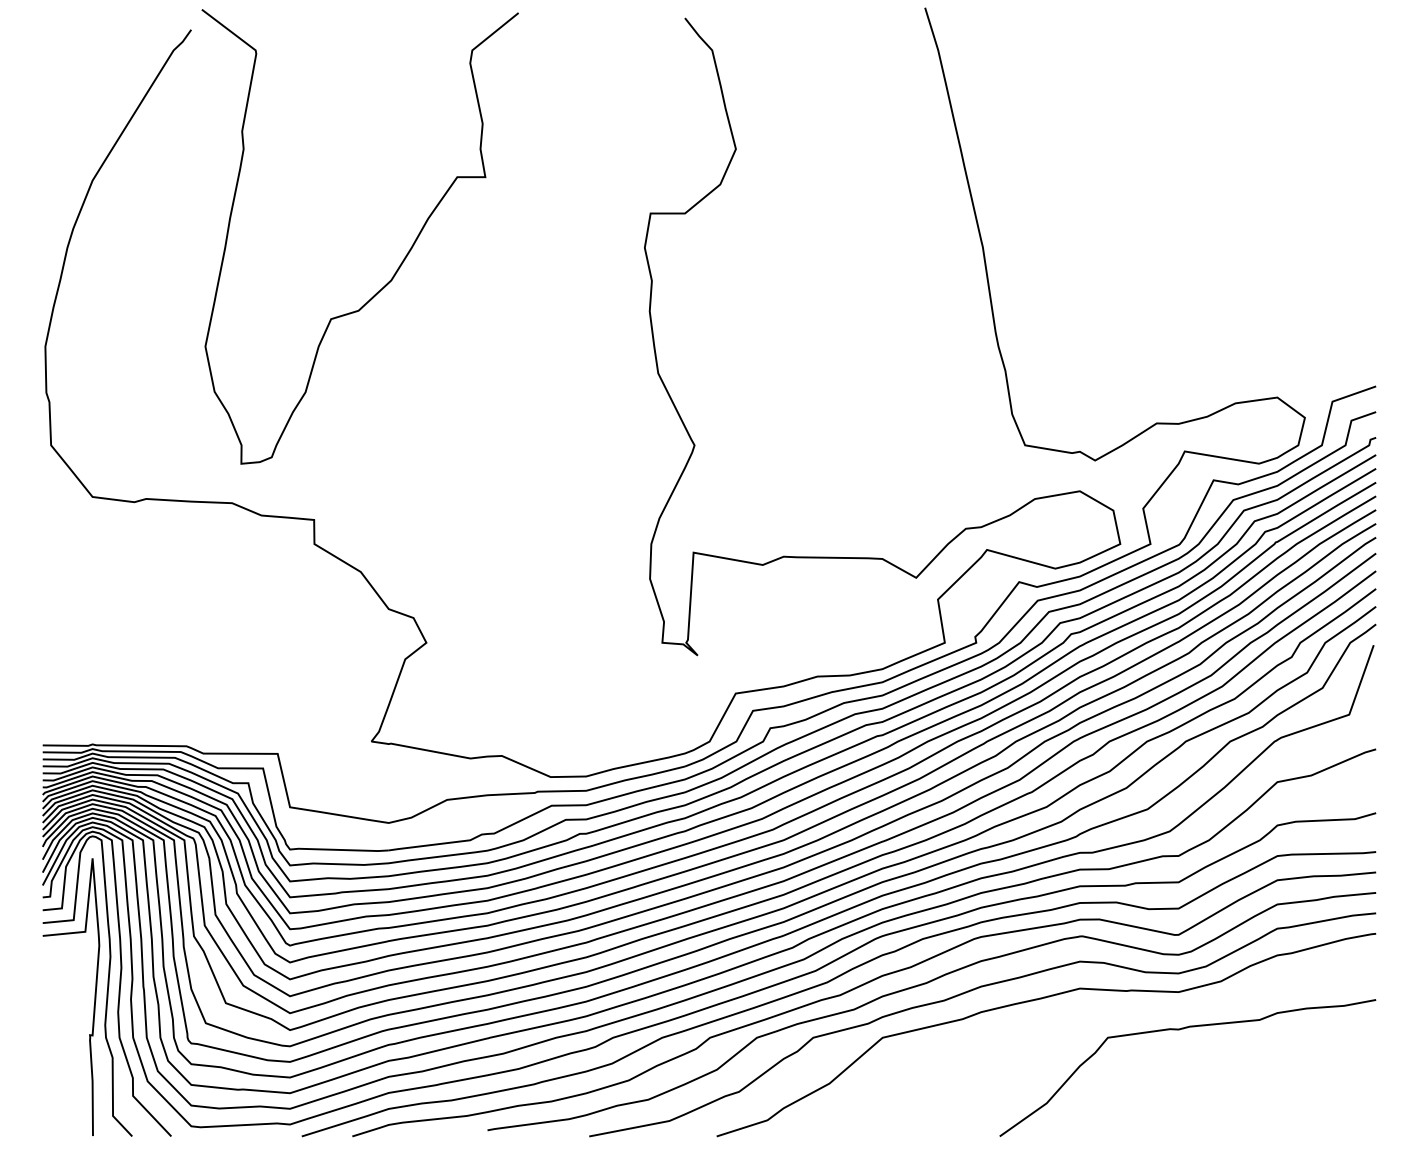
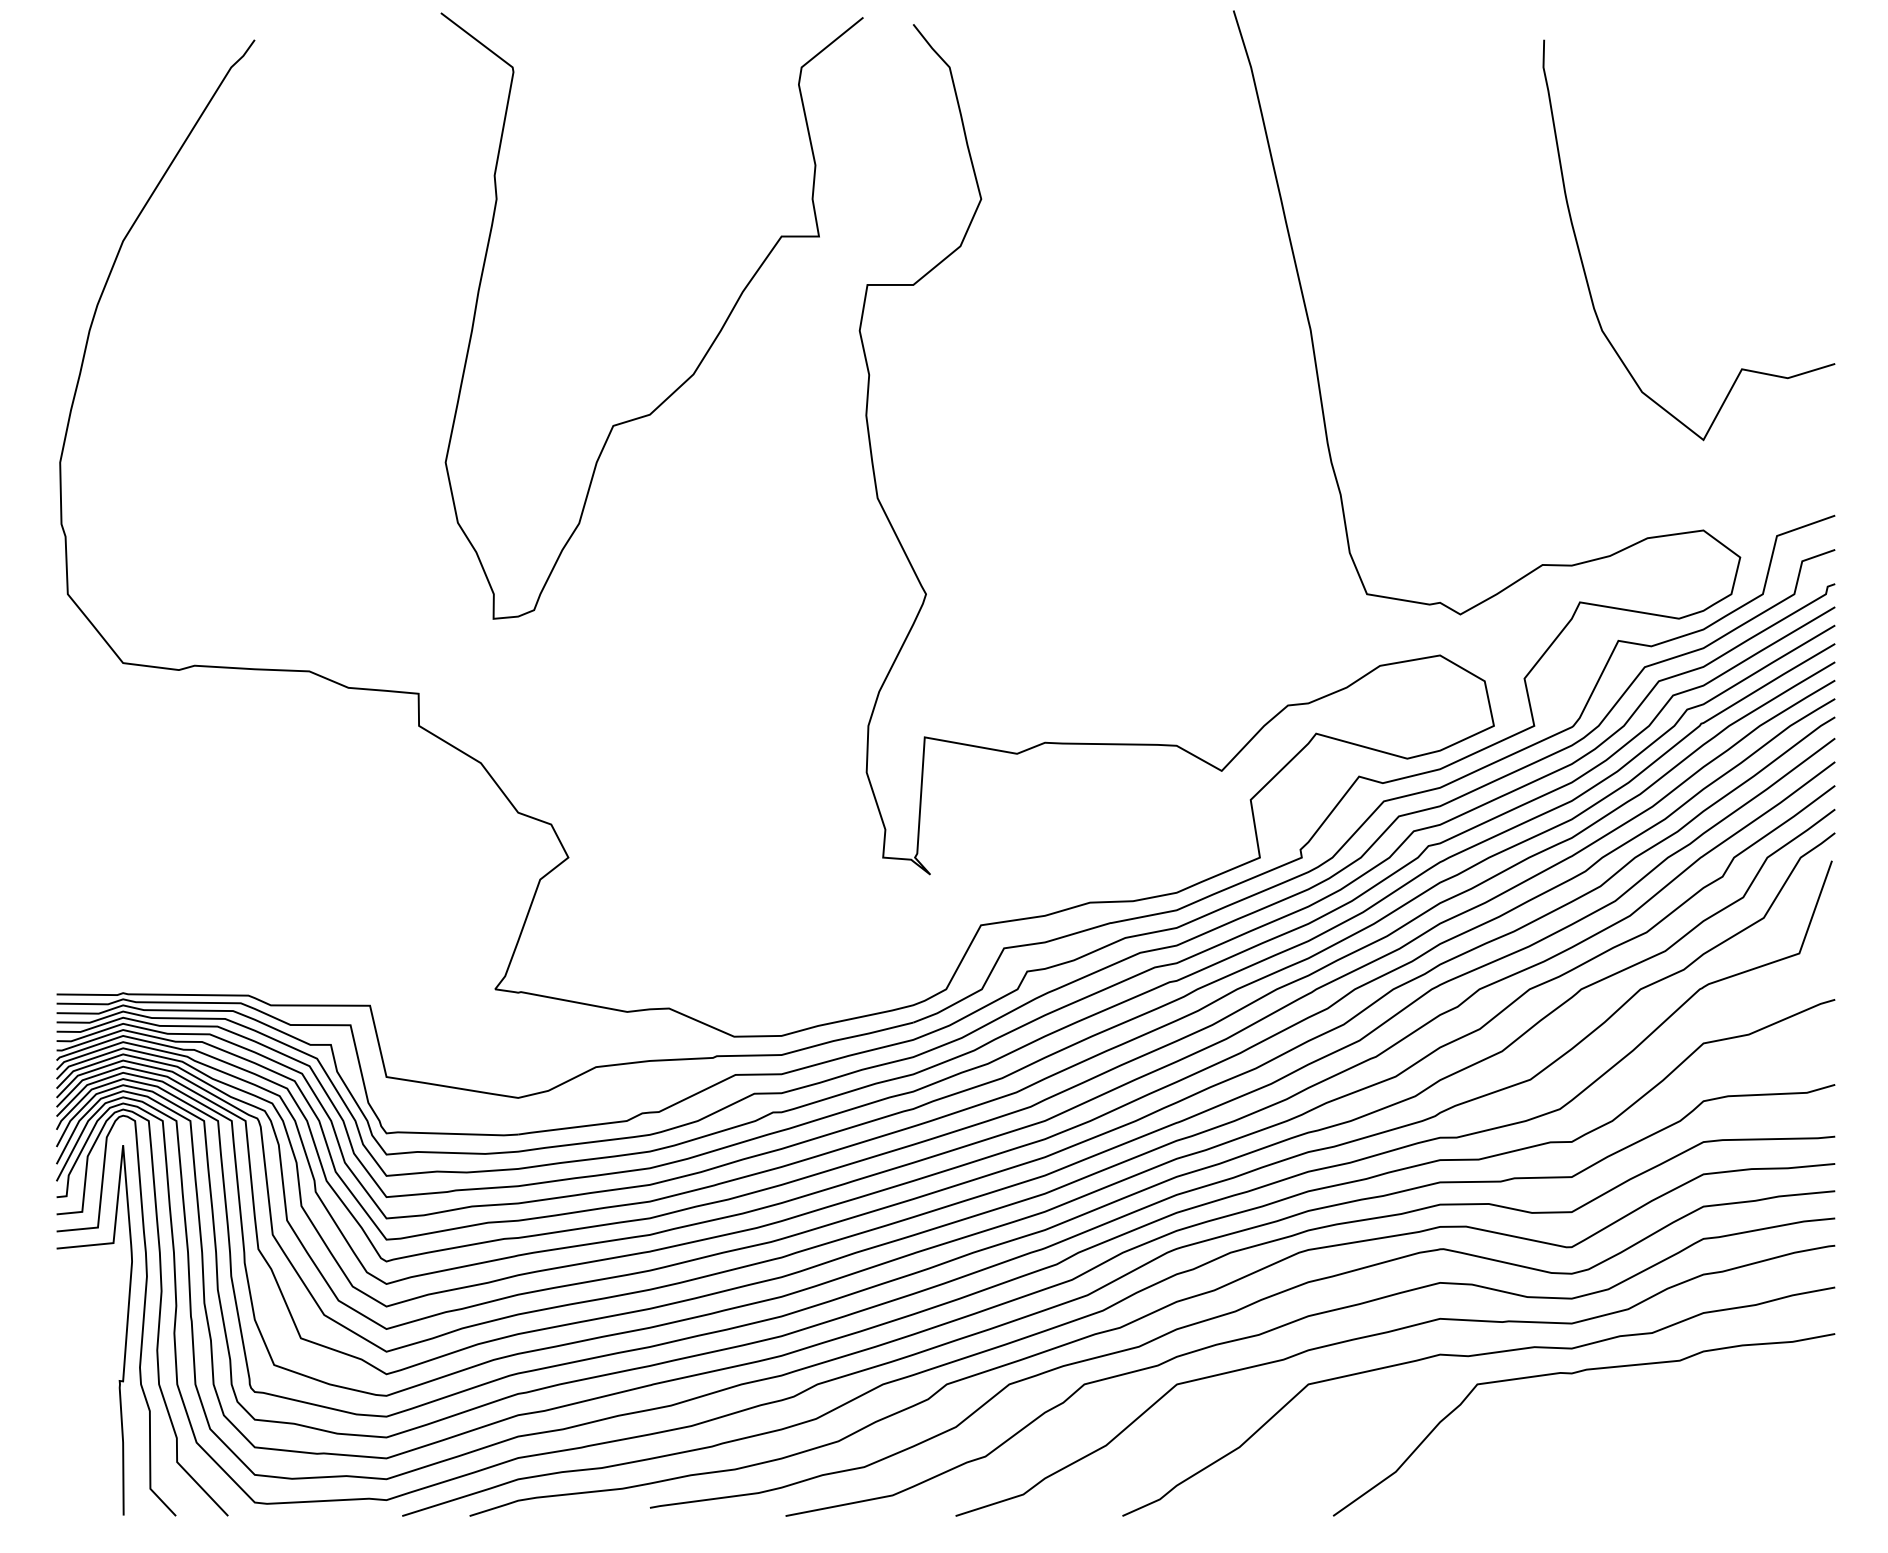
curve: (1188, 202) -> (1585, 270), added
curve: (400, 263) -> (706, 351), moved
curve: (1106, 1016) -> (1475, 1356), added

